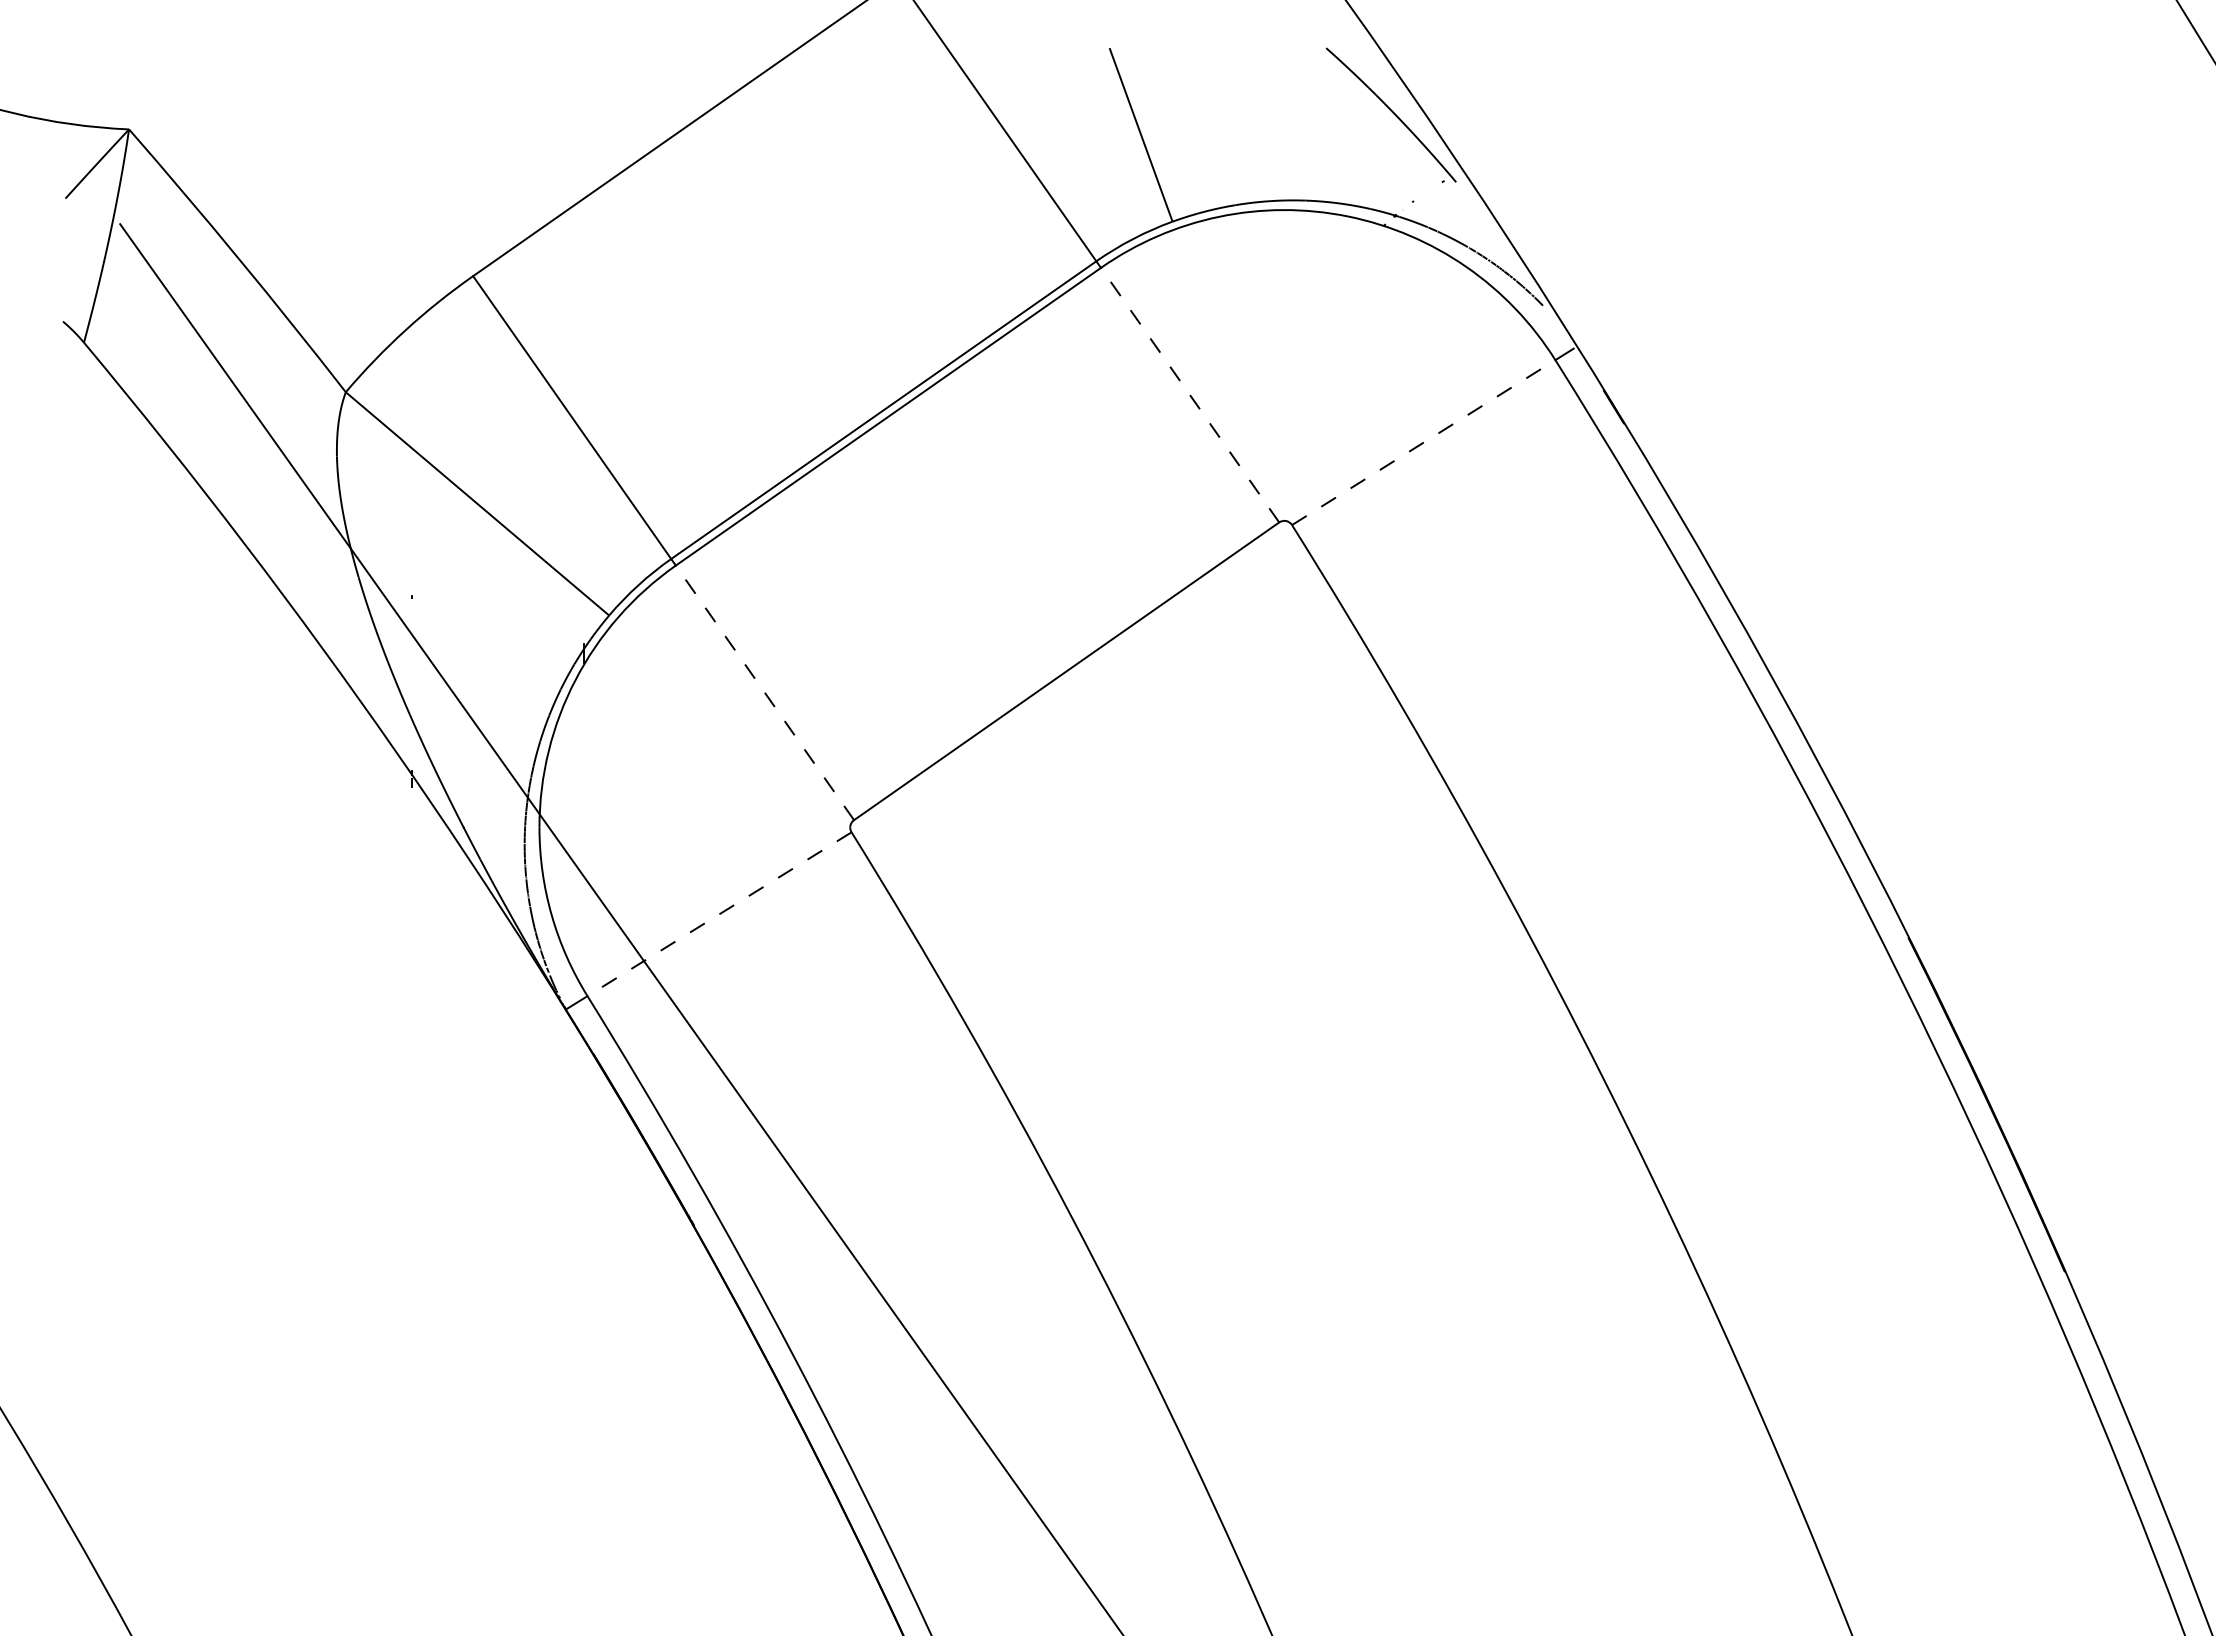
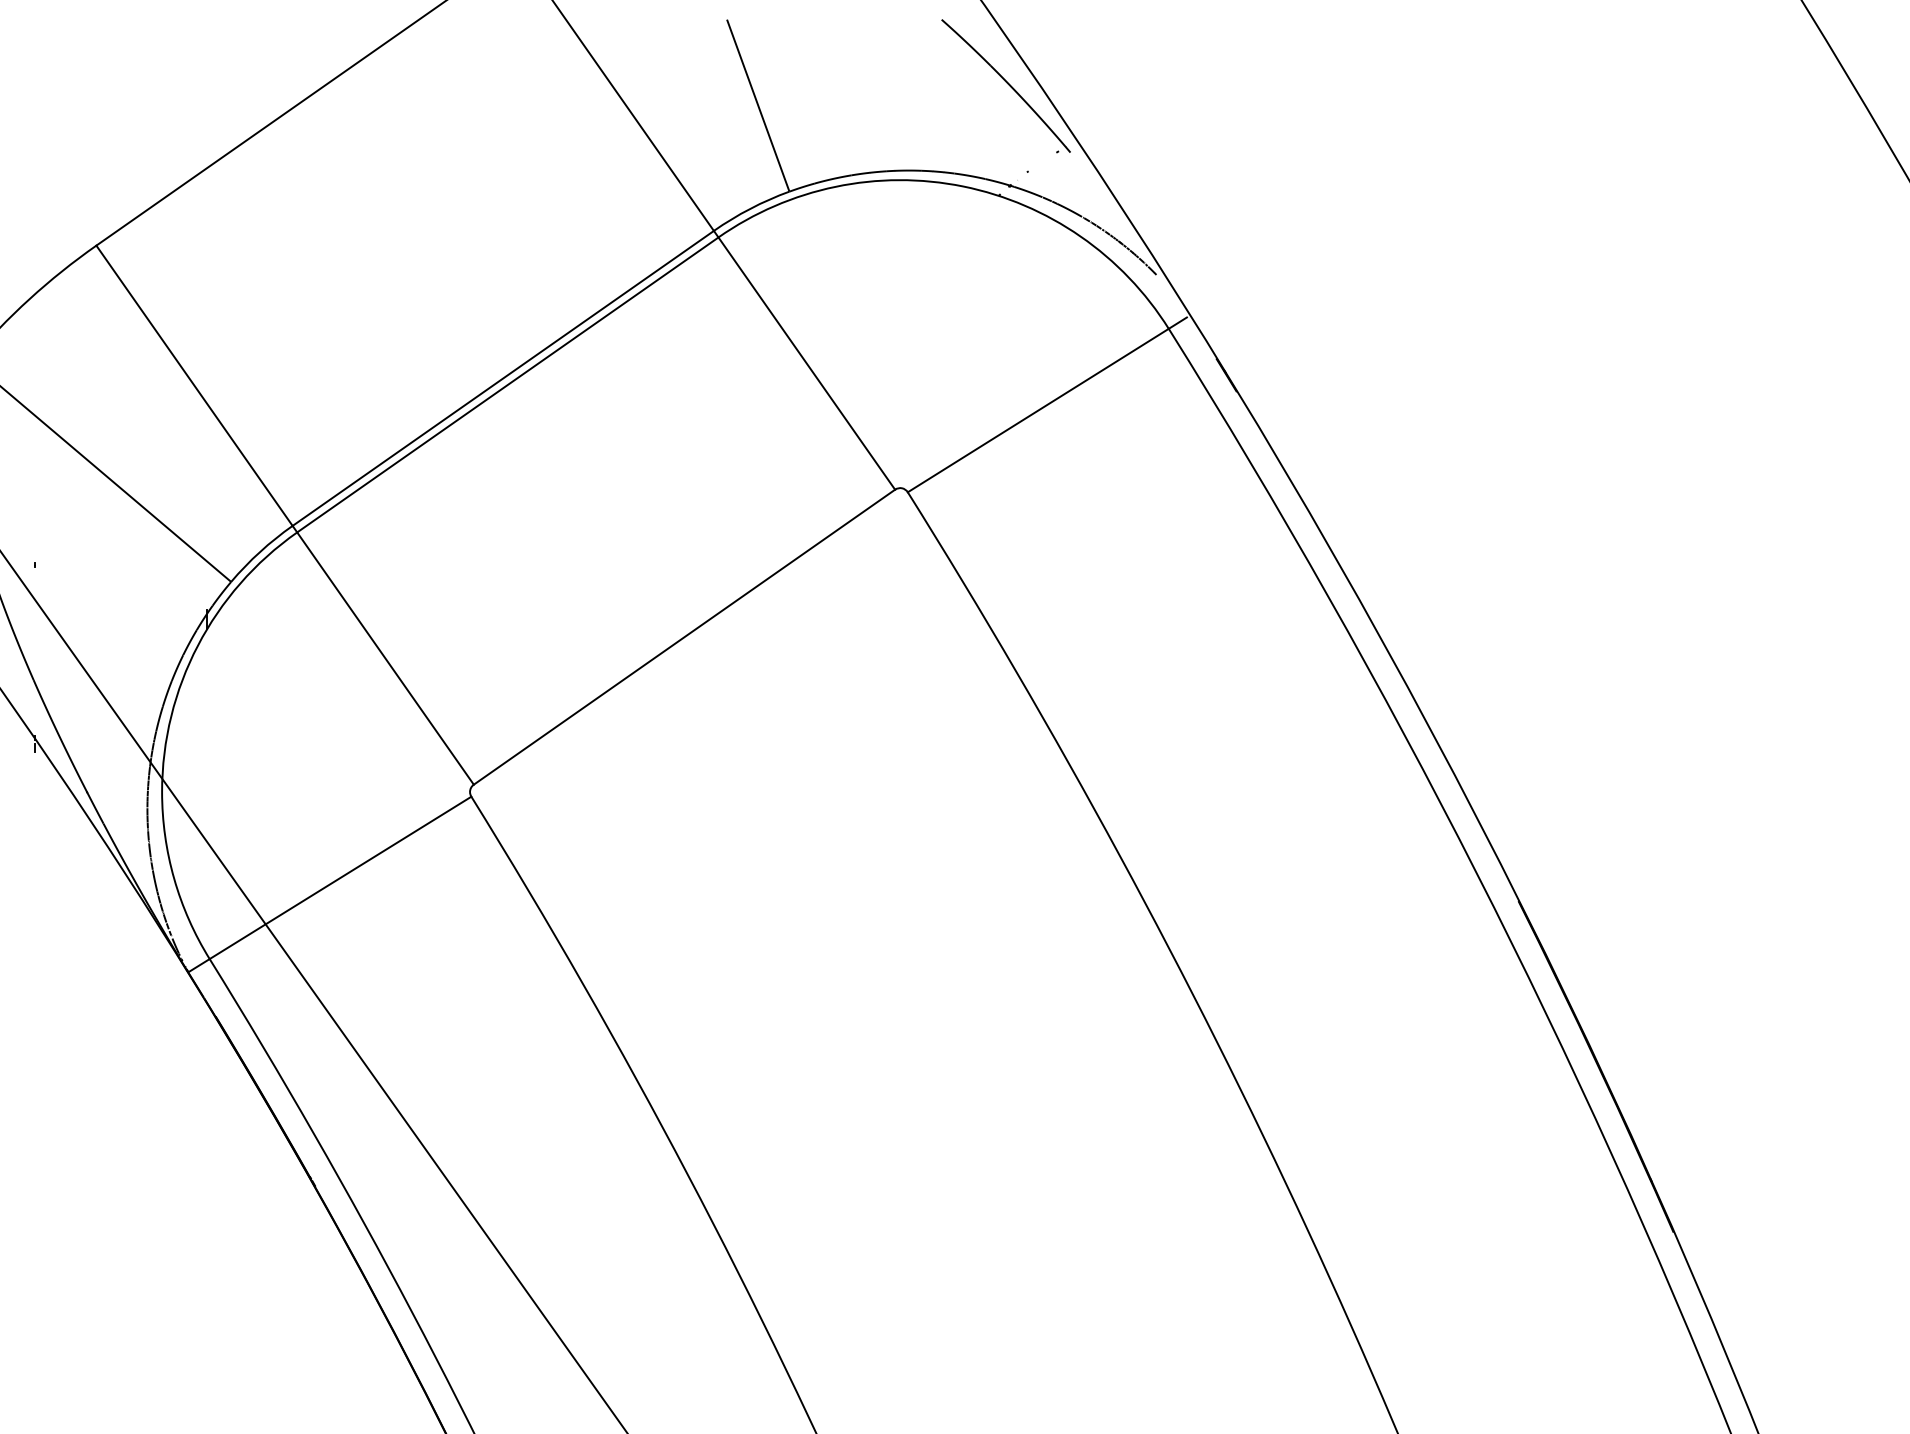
line: (1189, 394) -> (806, 362), dashed -> solid
line: (1424, 442) -> (1039, 410), dashed -> solid
line: (764, 692) -> (385, 658), dashed -> solid
line: (719, 914) -> (340, 878), dashed -> solid

